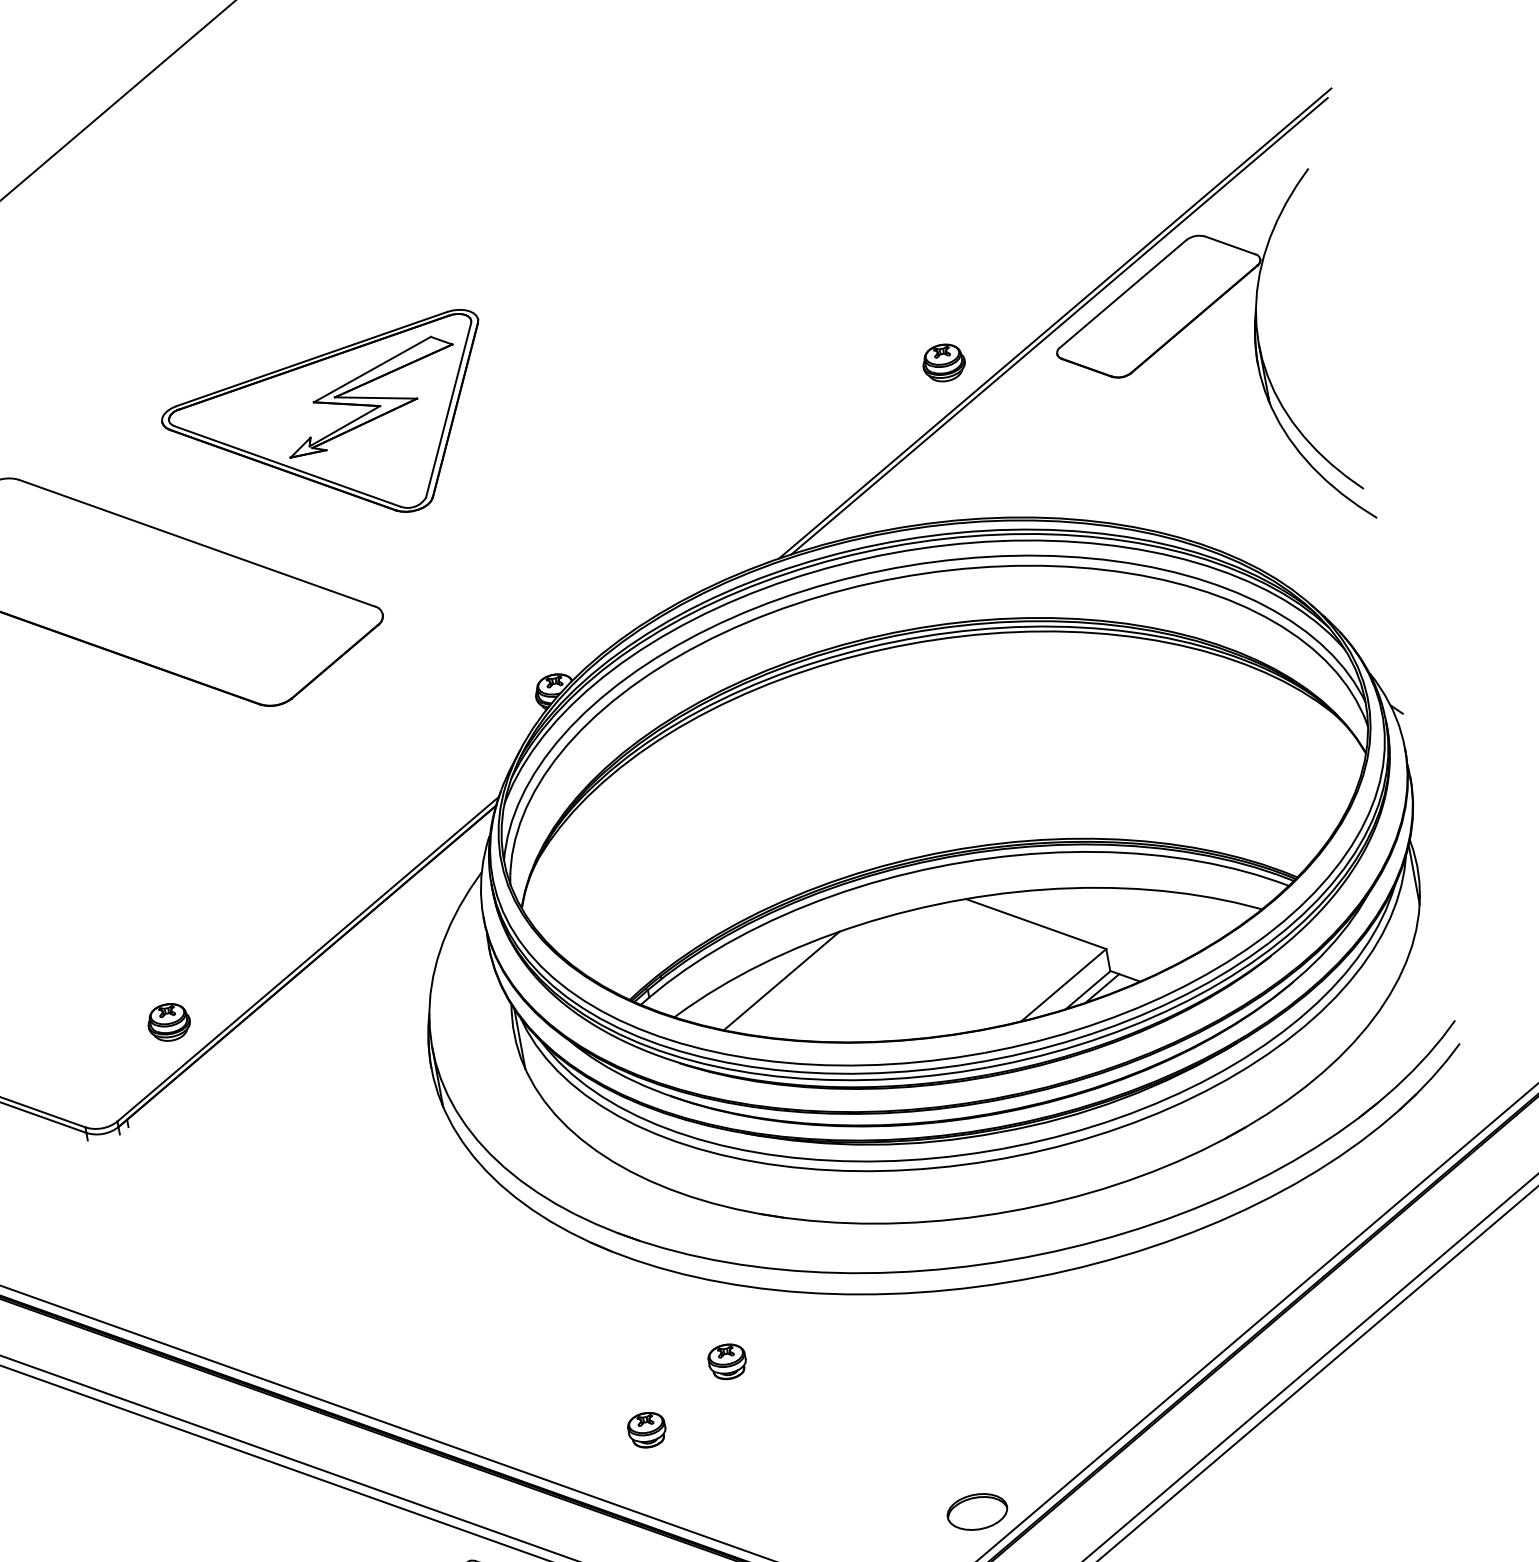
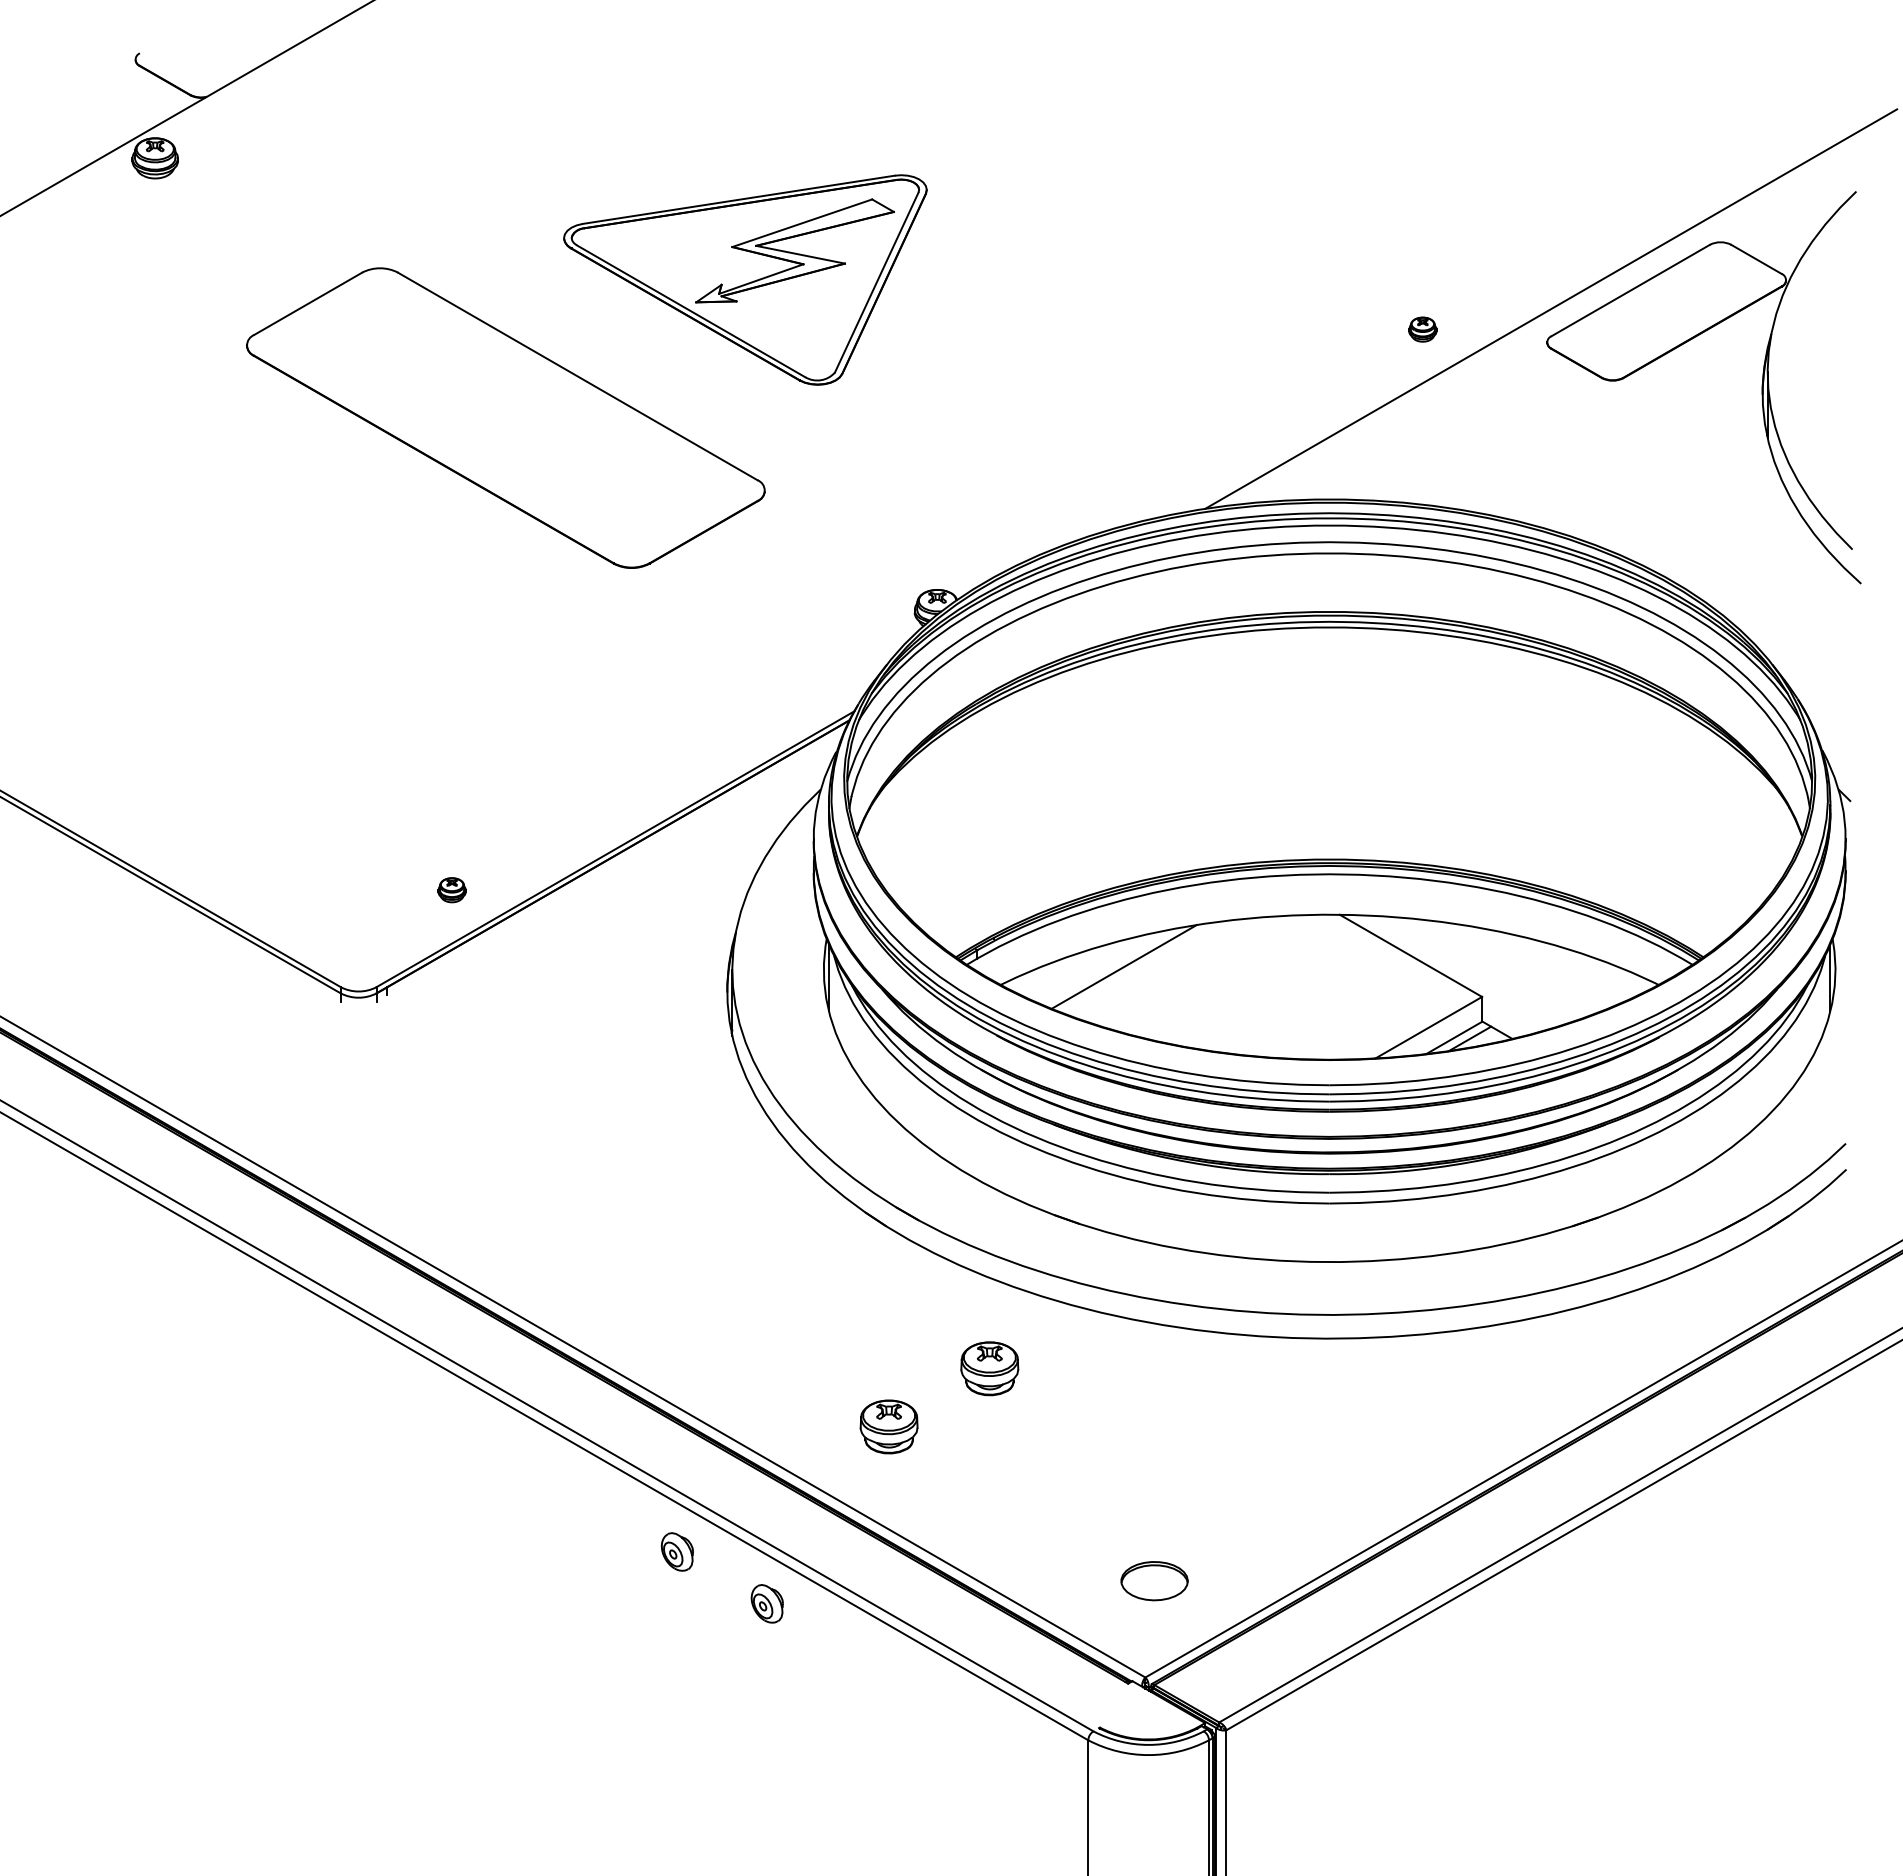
line: (1059, 325) -> (1555, 312), removed
part: (943, 362) -> (1422, 329), size x0.6
part: (168, 1022) -> (451, 890), size x0.6
part: (727, 1361) -> (989, 1368), size x1.4
part: (646, 1429) -> (888, 1426), size x1.4
part: (977, 1512) -> (1154, 1581), moved

